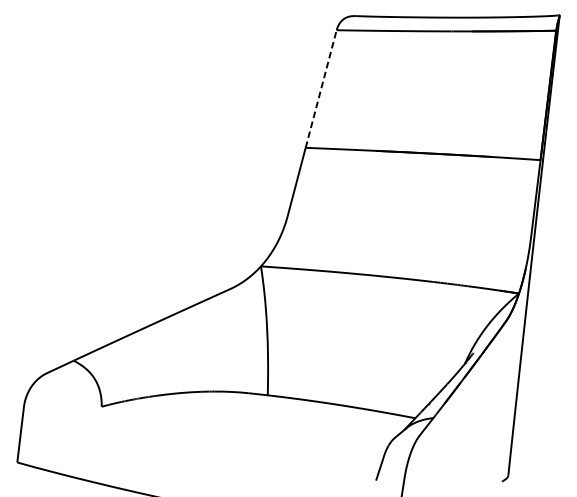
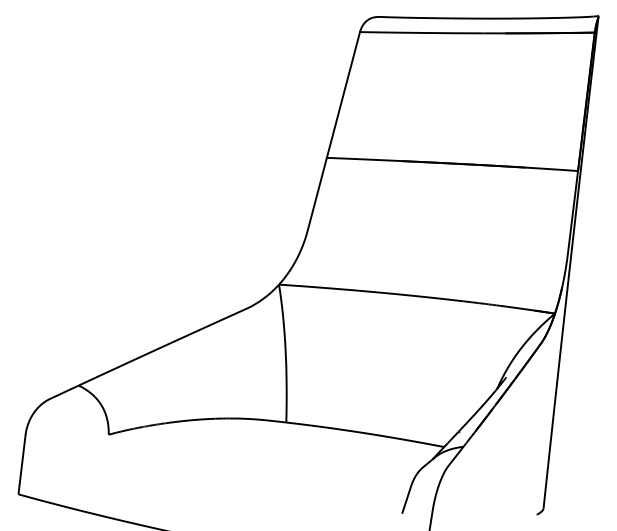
line: (321, 88) -> (343, 94), dashed -> solid

